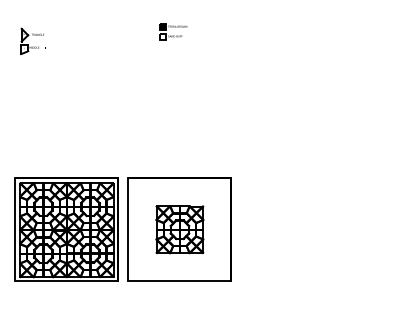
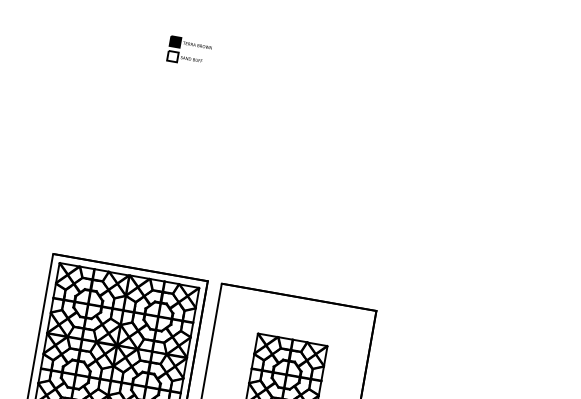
part: (173, 31) -> (189, 51), moved
part: (32, 40) -> (115, 52), removed

